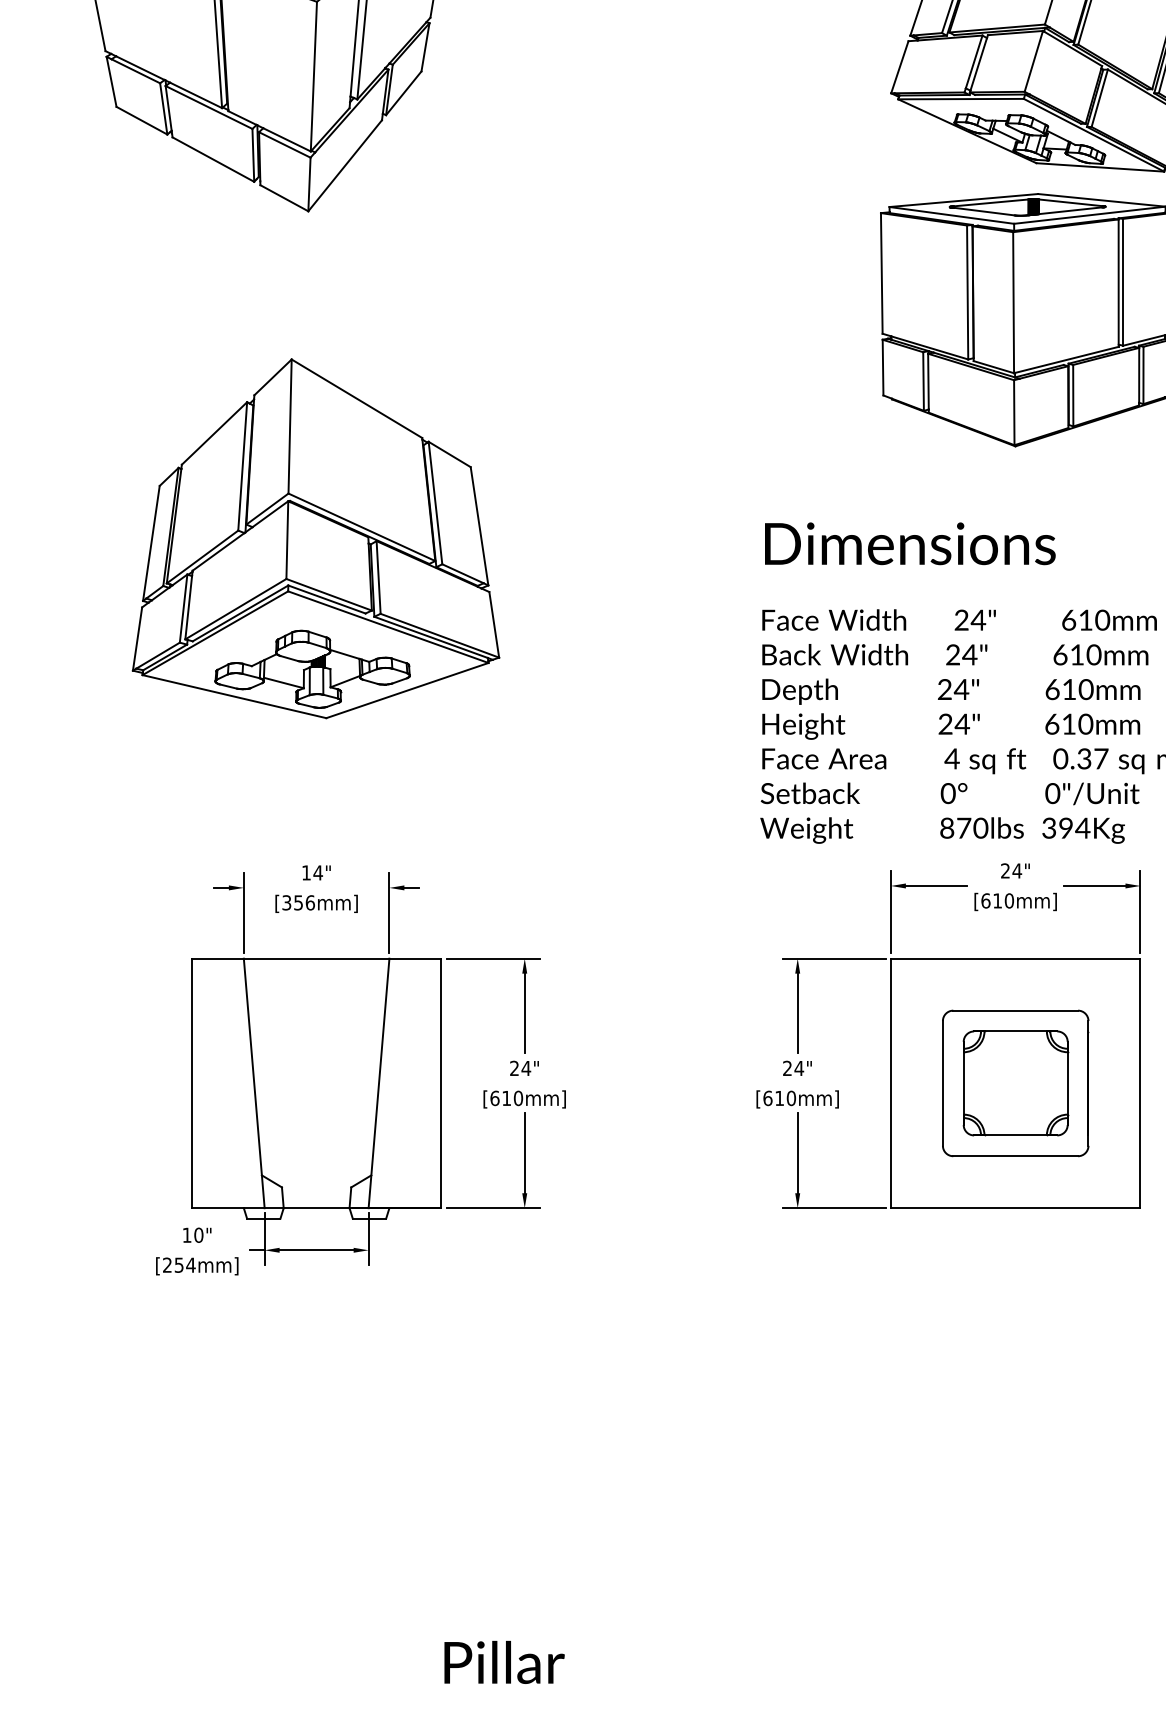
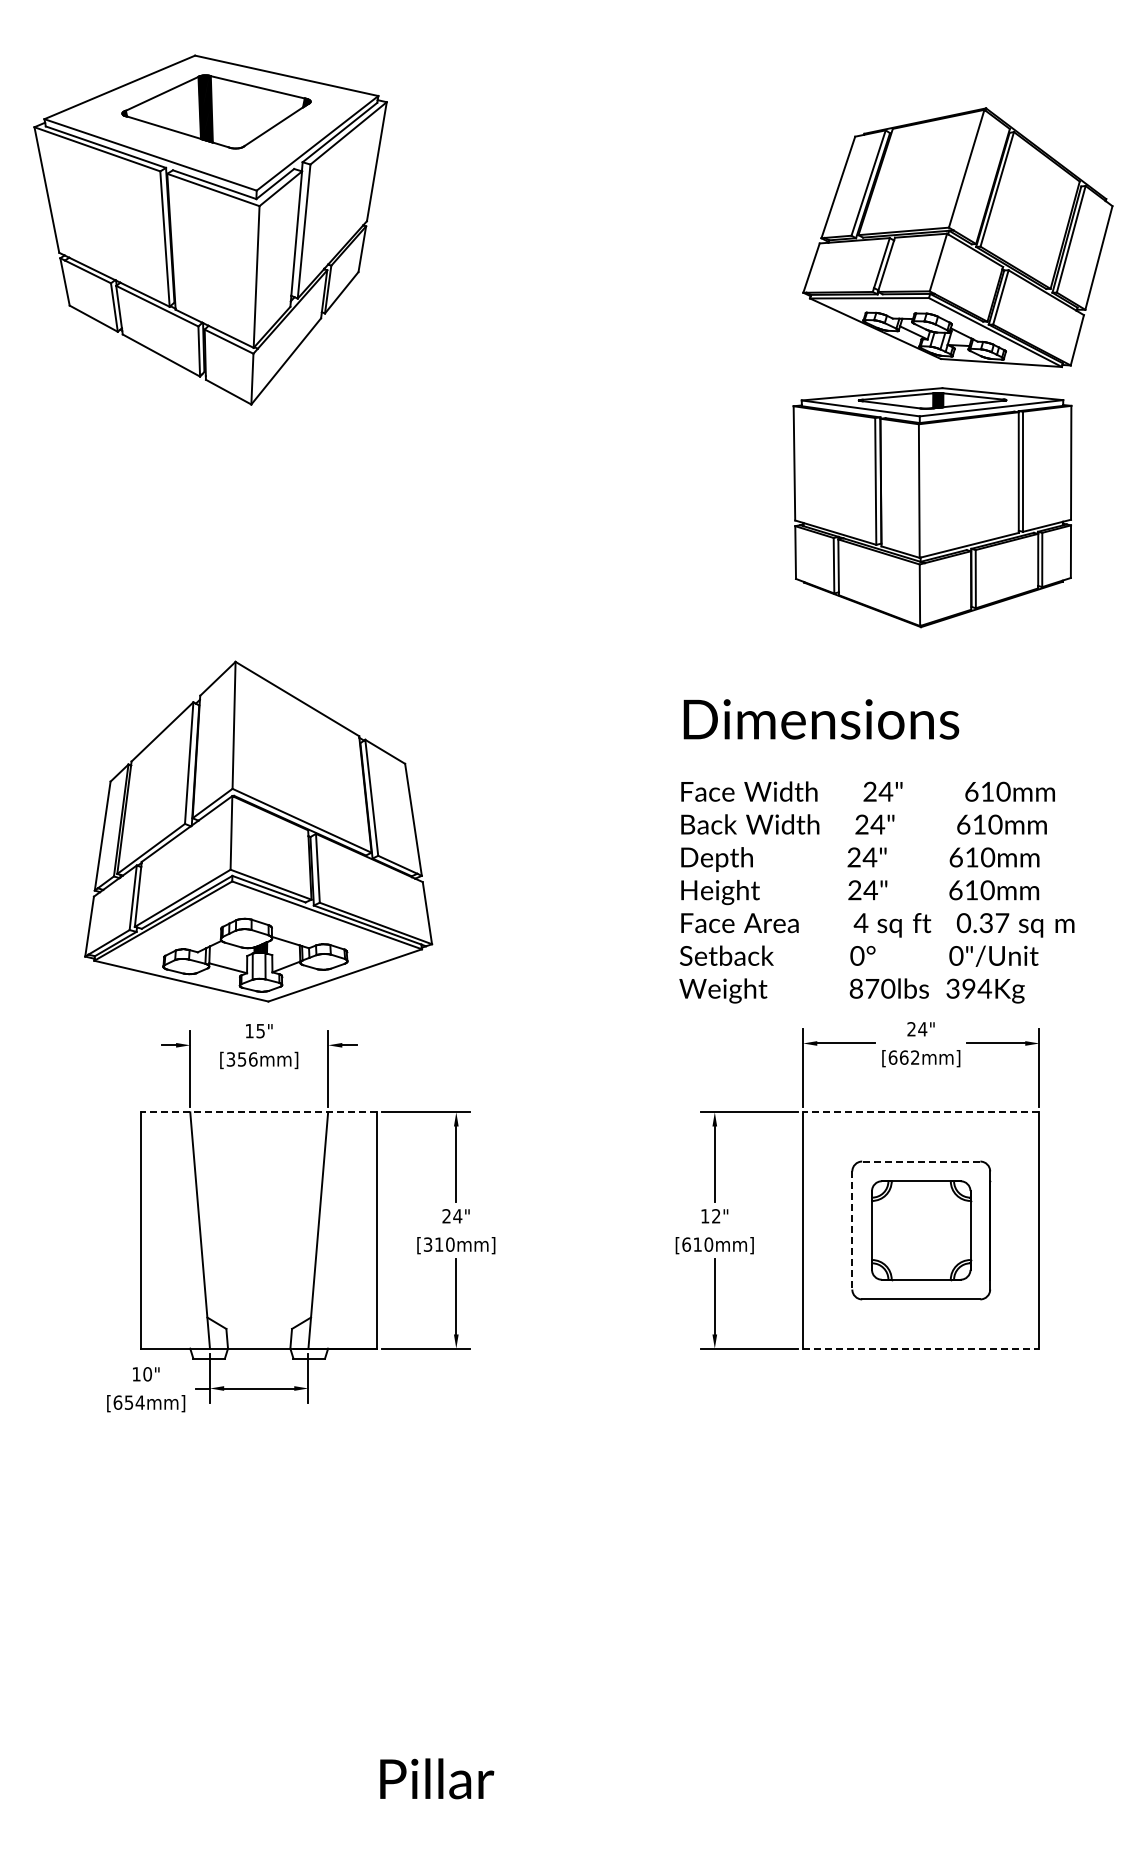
part: (315, 538) -> (258, 831), moved
text: (318, 873) -> (260, 1031), 14" -> 15"
text: (1003, 900) -> (909, 1057), [610mm] -> [662mm]
line: (315, 958) -> (258, 1112), solid -> dashed
line: (1014, 958) -> (920, 1112), solid -> dashed
line: (1014, 1010) -> (920, 1161), solid -> dashed
text: (793, 1068) -> (710, 1216), 24" -> 12"
line: (943, 1083) -> (852, 1230), solid -> dashed
text: (494, 1098) -> (427, 1244), [610mm] -> [310mm]
line: (1015, 1208) -> (921, 1348), solid -> dashed
text: (167, 1265) -> (117, 1402), [254mm] -> [654mm]

